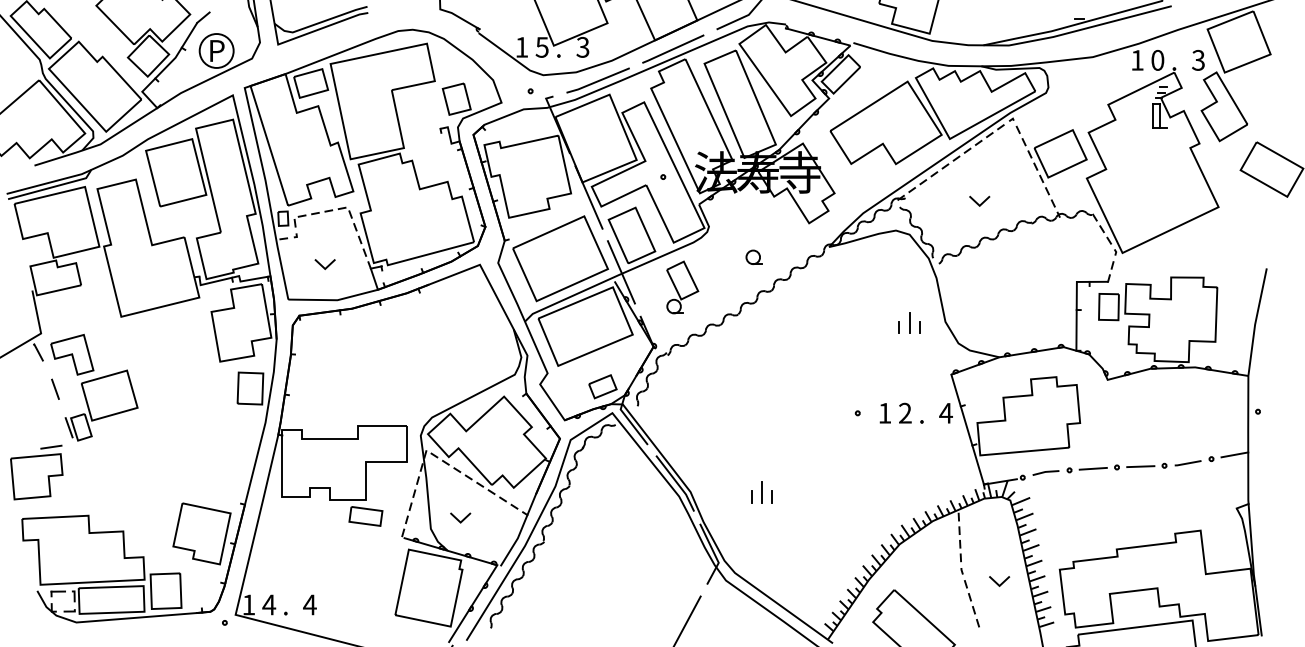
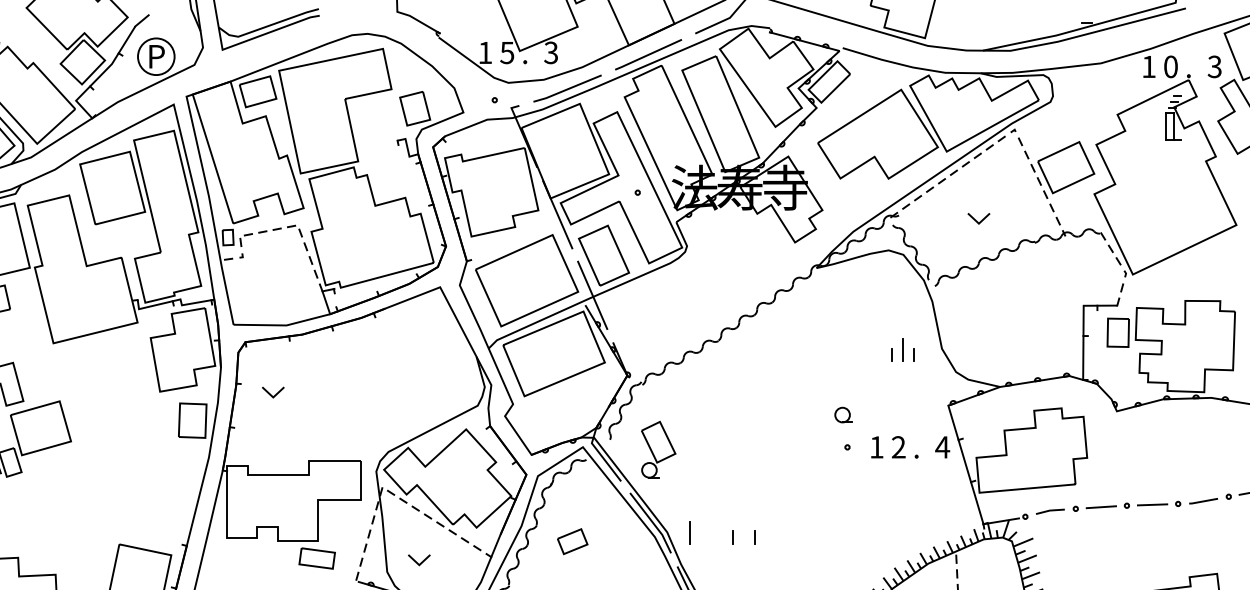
part: (753, 256) -> (842, 414), moved
line: (322, 265) -> (270, 393), moved
part: (682, 287) -> (658, 449), moved
part: (602, 386) -> (572, 541), moved
line: (761, 492) -> (689, 532), moved

